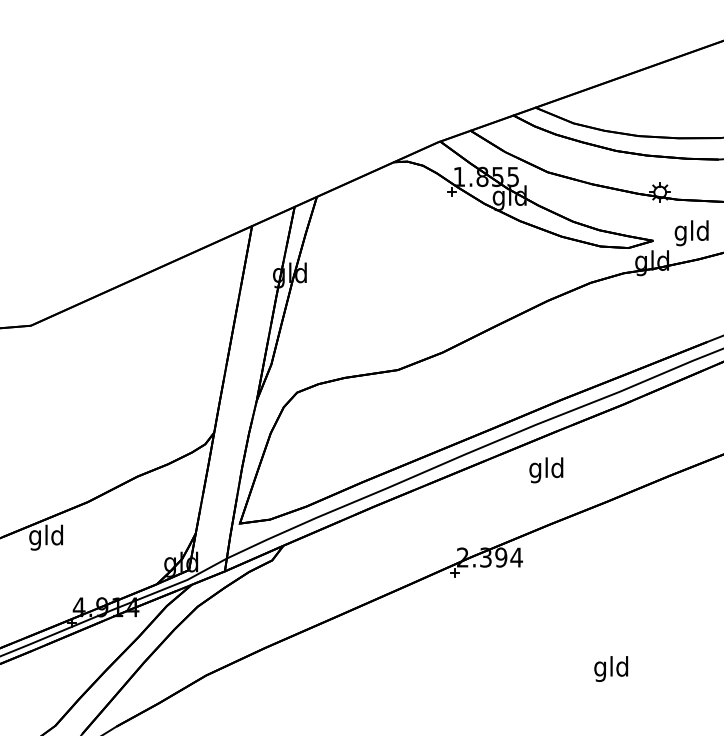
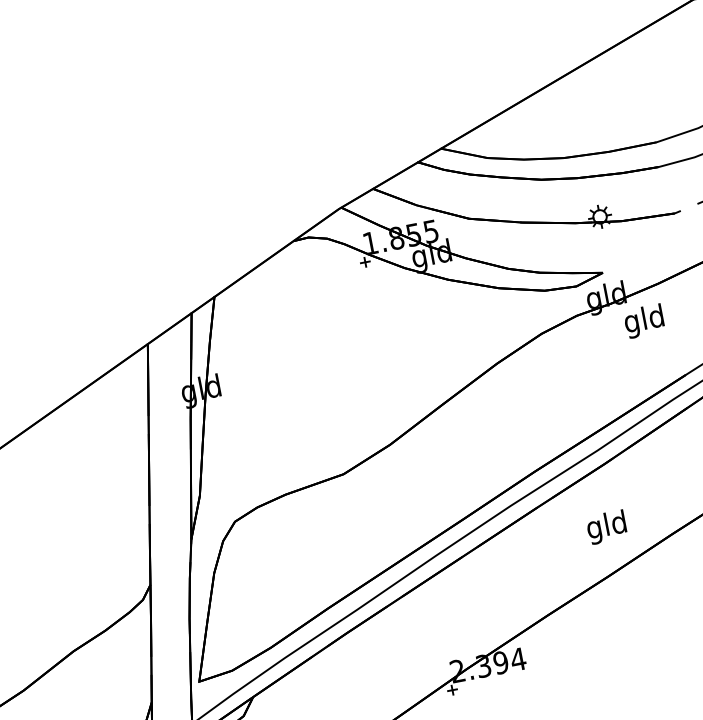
text: (691, 233) -> (644, 321), moved
text: (546, 470) -> (607, 527), moved

